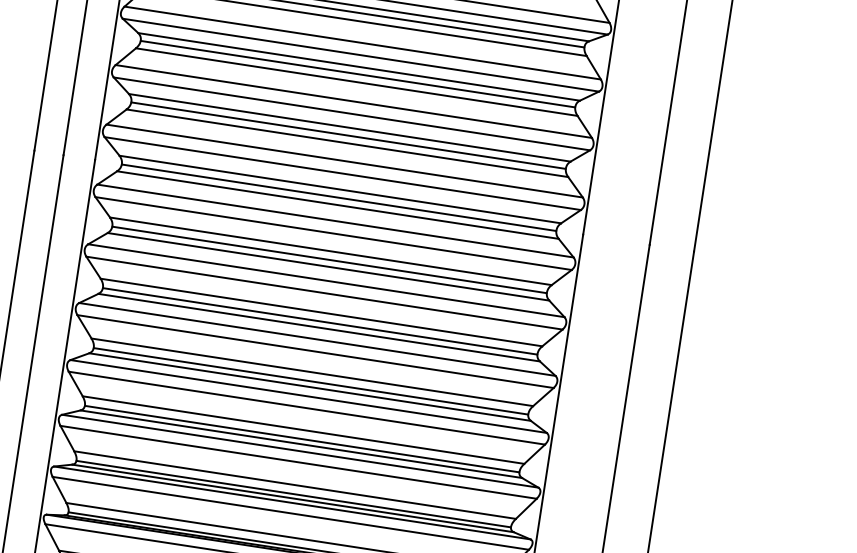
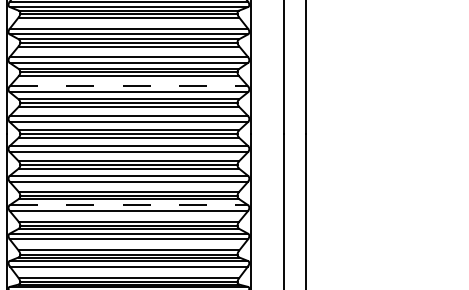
line: (354, 102) -> (129, 86), solid -> dashed
line: (318, 340) -> (129, 205), solid -> dashed

